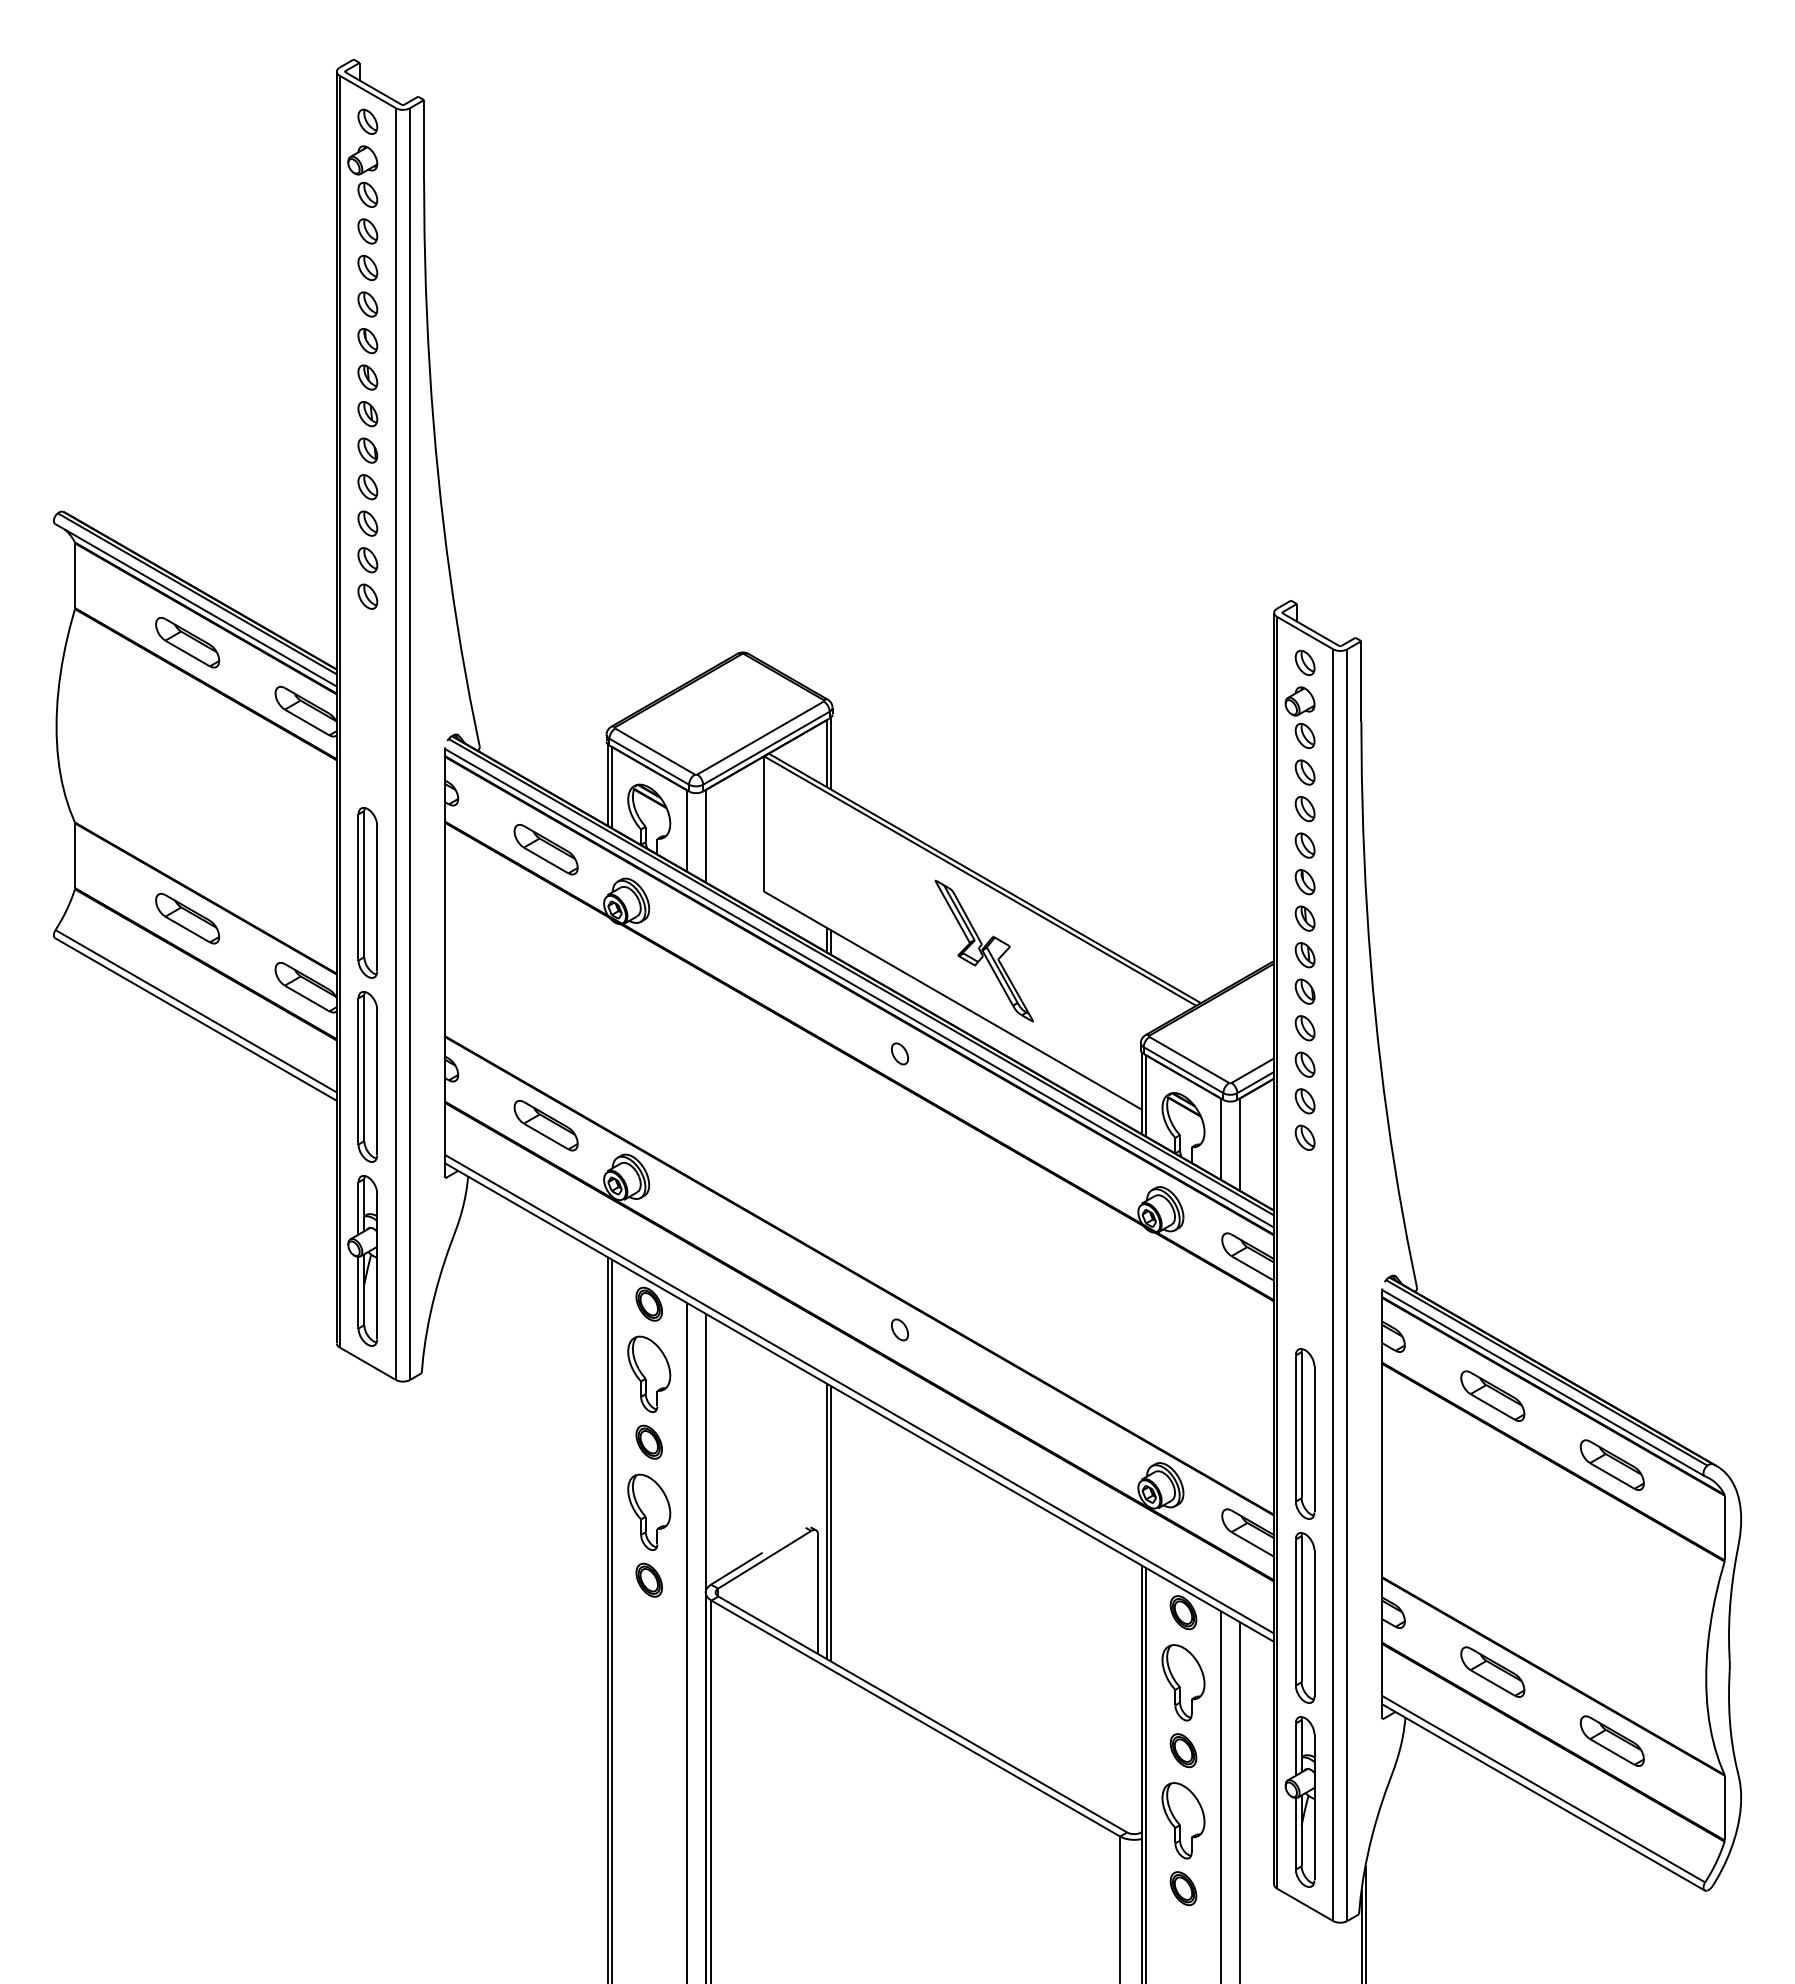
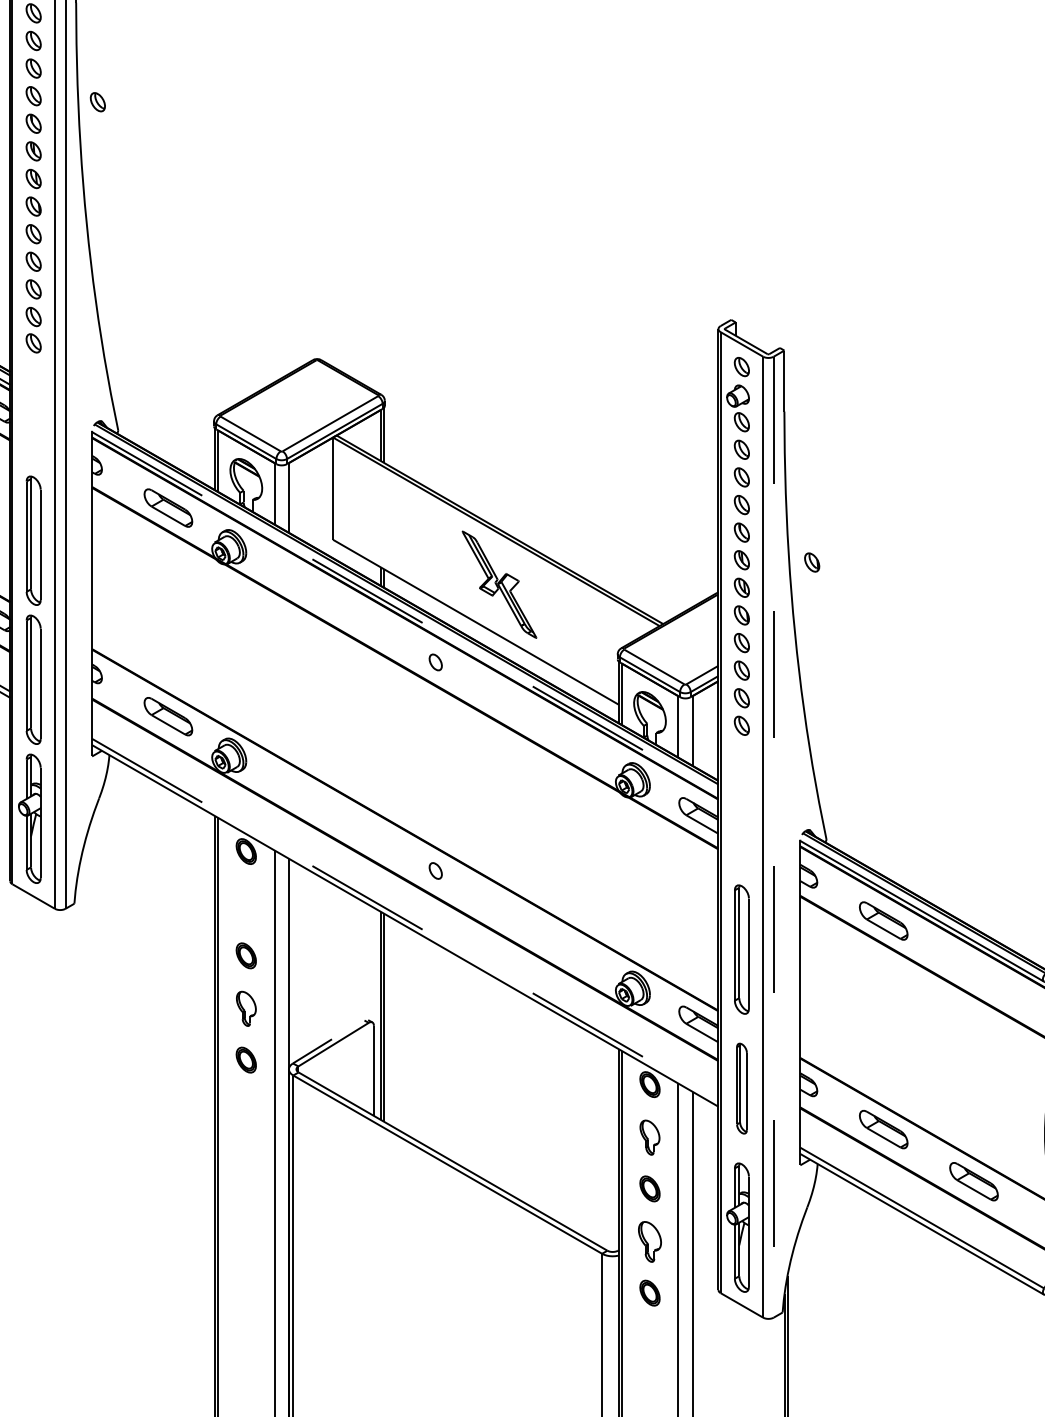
part: (452, 312) -> (97, 102), added
part: (367, 631) -> (33, 343), added
part: (1397, 921) -> (811, 562), added
line: (859, 988) -> (405, 613), solid -> dashed
line: (1347, 1285) -> (773, 837), solid -> dashed
part: (649, 1374) -> (246, 904), removed
line: (859, 1394) -> (405, 919), solid -> dashed
part: (1611, 1464) -> (973, 972), removed
part: (649, 1512) -> (246, 1008), size x0.6
part: (1305, 1617) -> (742, 1088), size x0.7
part: (1183, 1682) -> (649, 1137), size x0.6
part: (1183, 1820) -> (649, 1241), size x0.7

